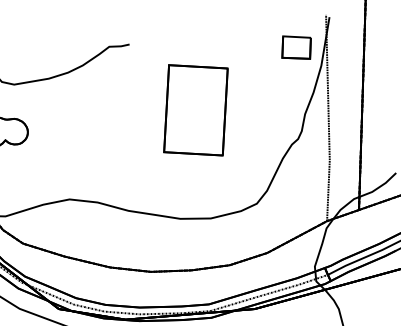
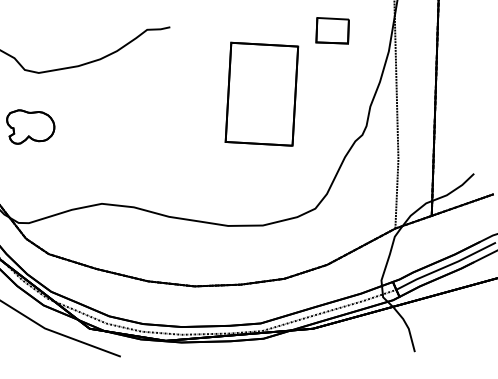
part: (296, 47) -> (332, 30), moved
part: (195, 109) -> (261, 93), moved

